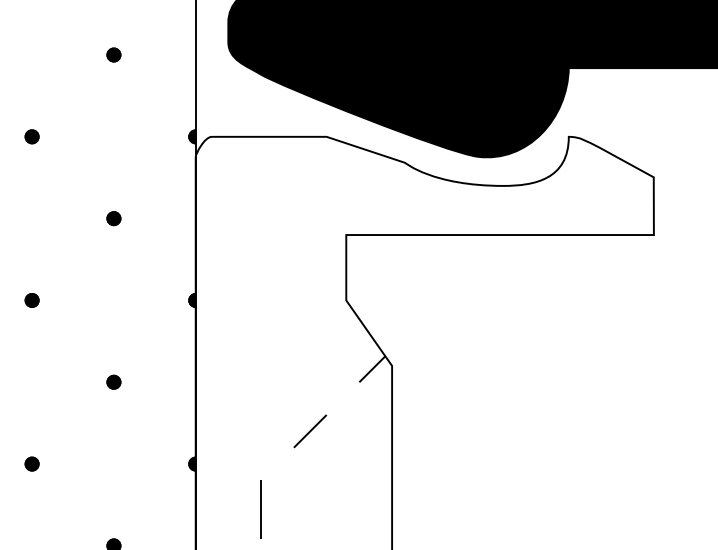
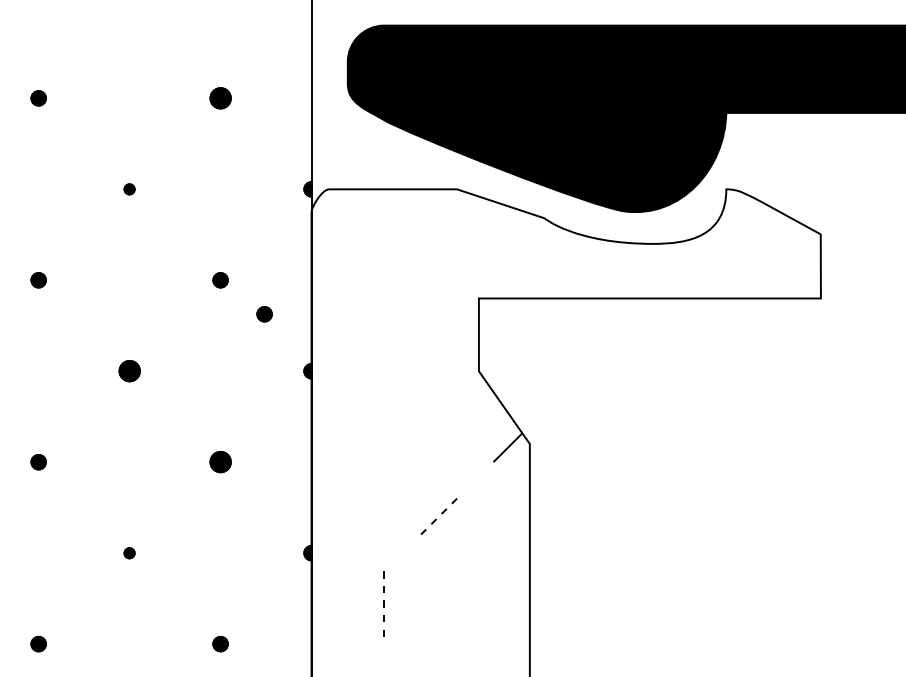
part: (113, 55) -> (220, 98), size x1.4
part: (31, 136) -> (129, 189), size x0.7
part: (153, 249) -> (264, 314), added
part: (31, 300) -> (129, 371), size x1.4
part: (113, 382) -> (220, 462), size x1.4
line: (309, 431) -> (438, 516), solid -> dashed
part: (31, 464) -> (129, 553), size x0.7
line: (261, 510) -> (384, 604), solid -> dashed

